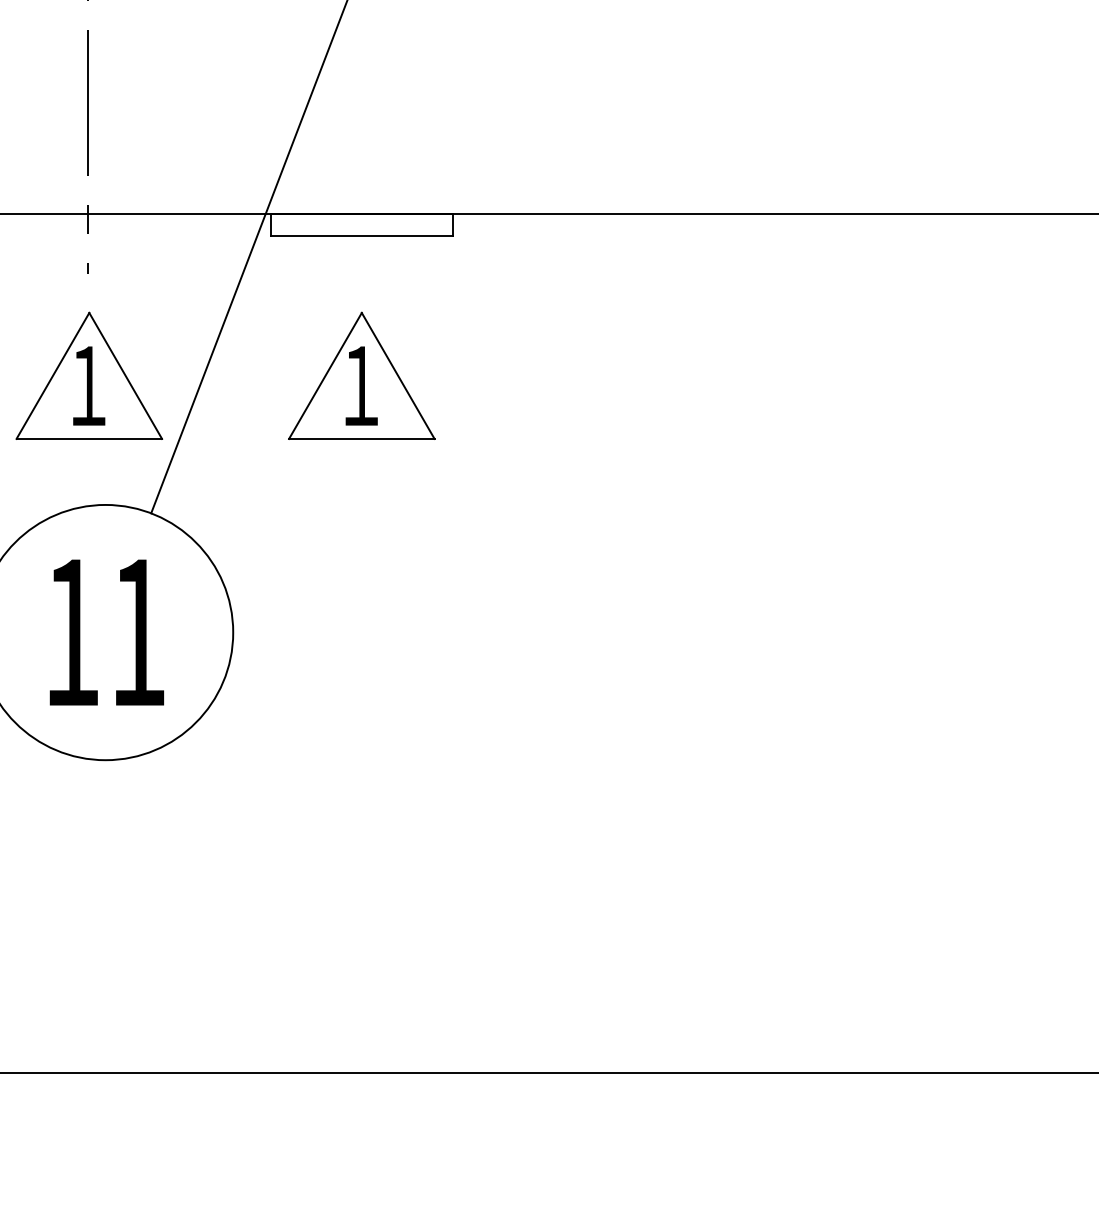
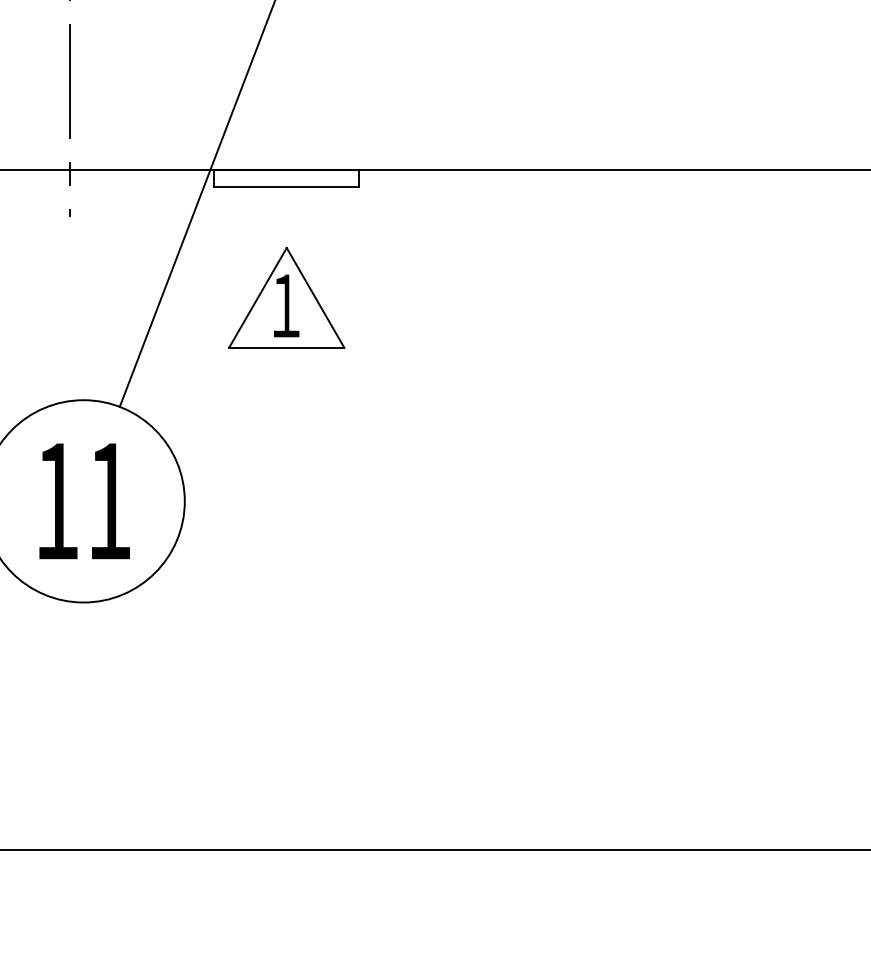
part: (89, 375) -> (70, 297), removed

